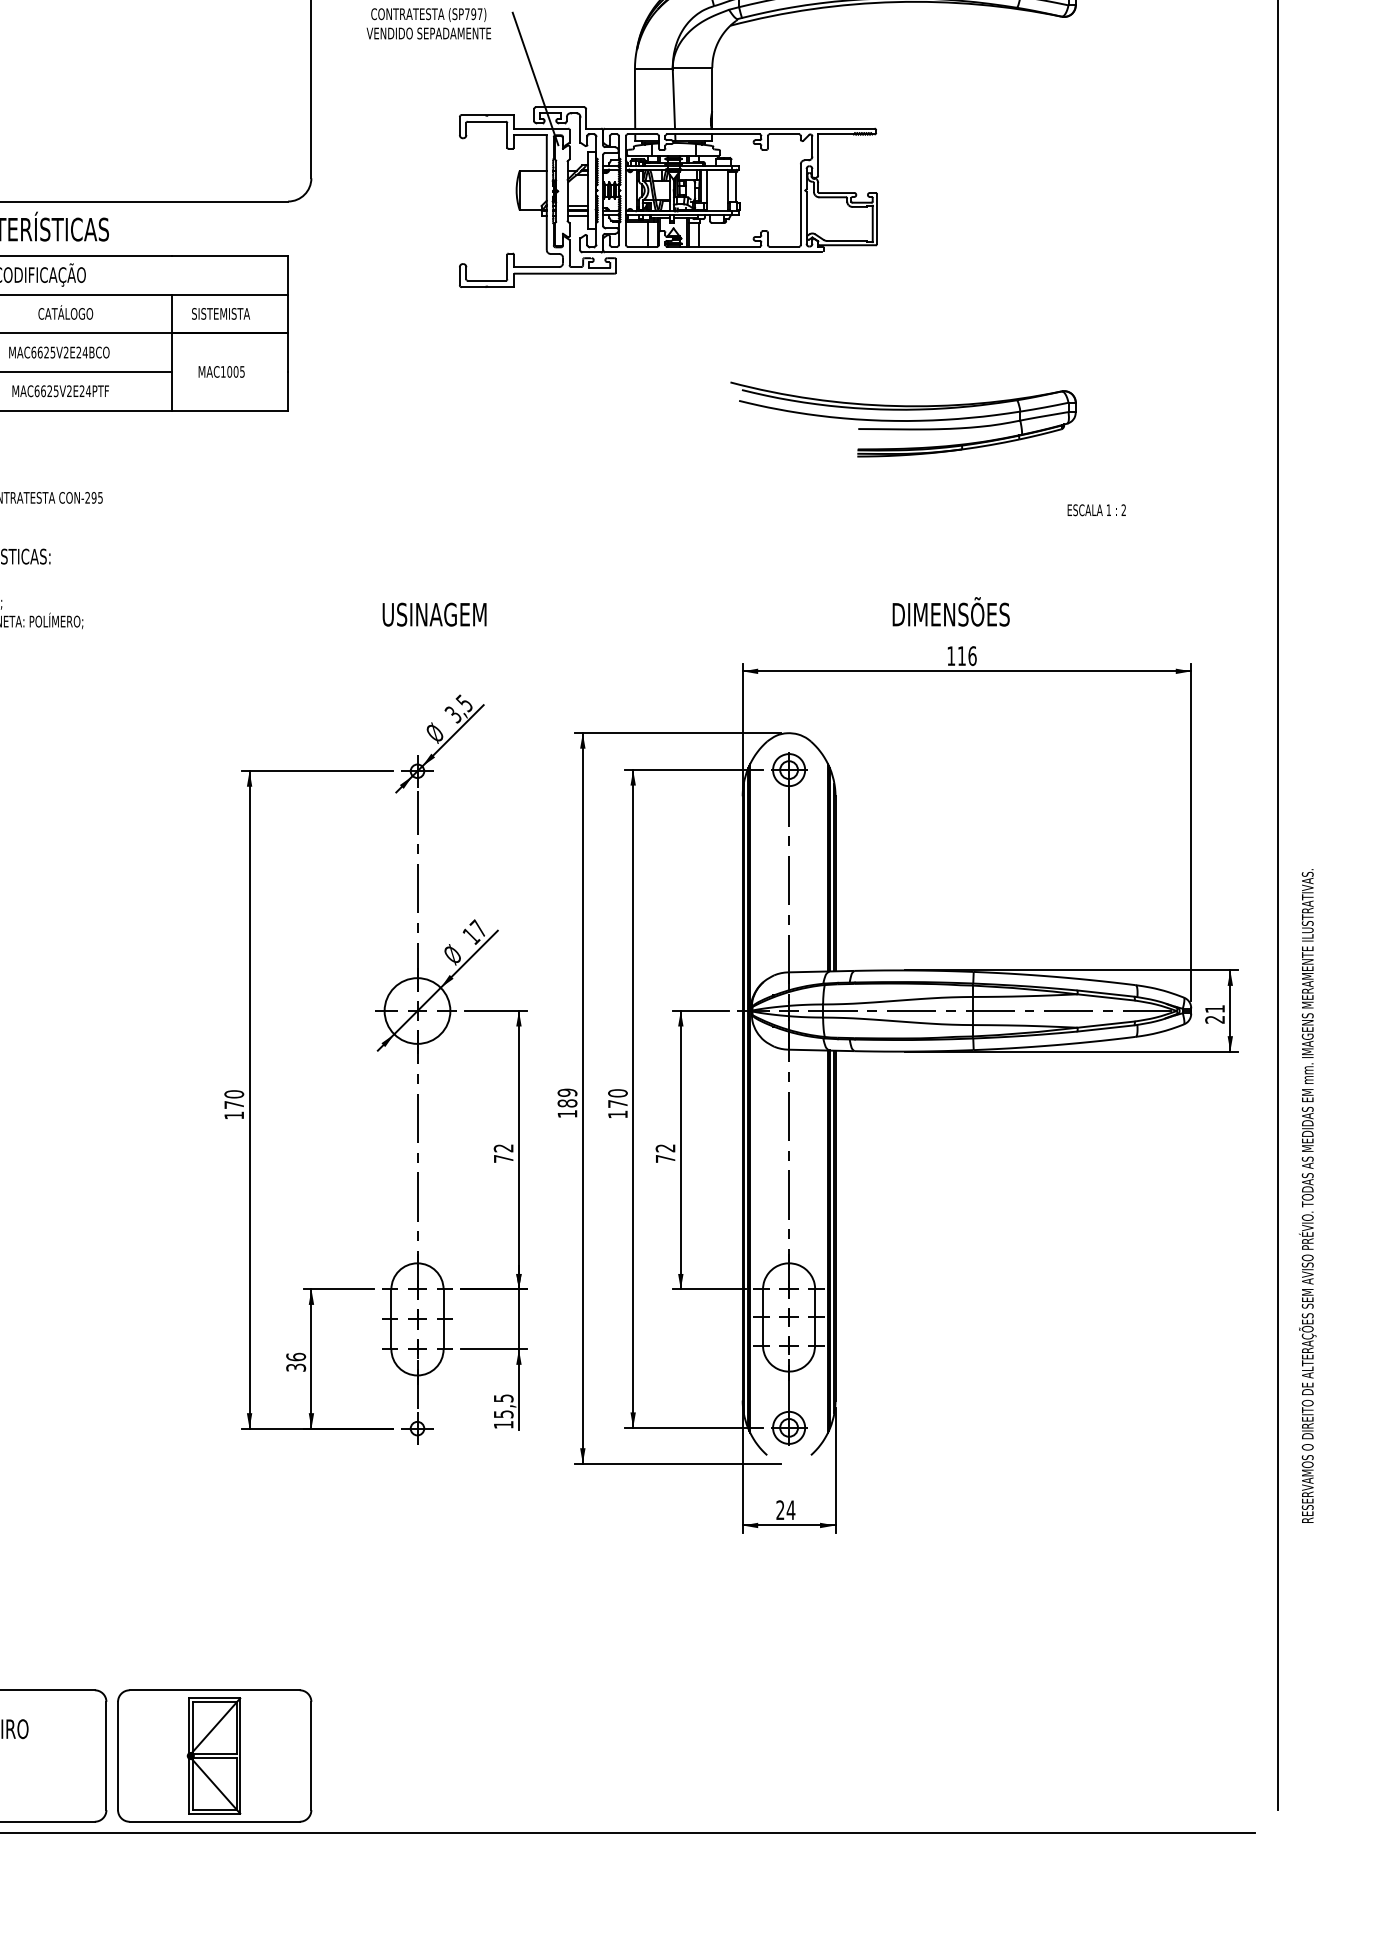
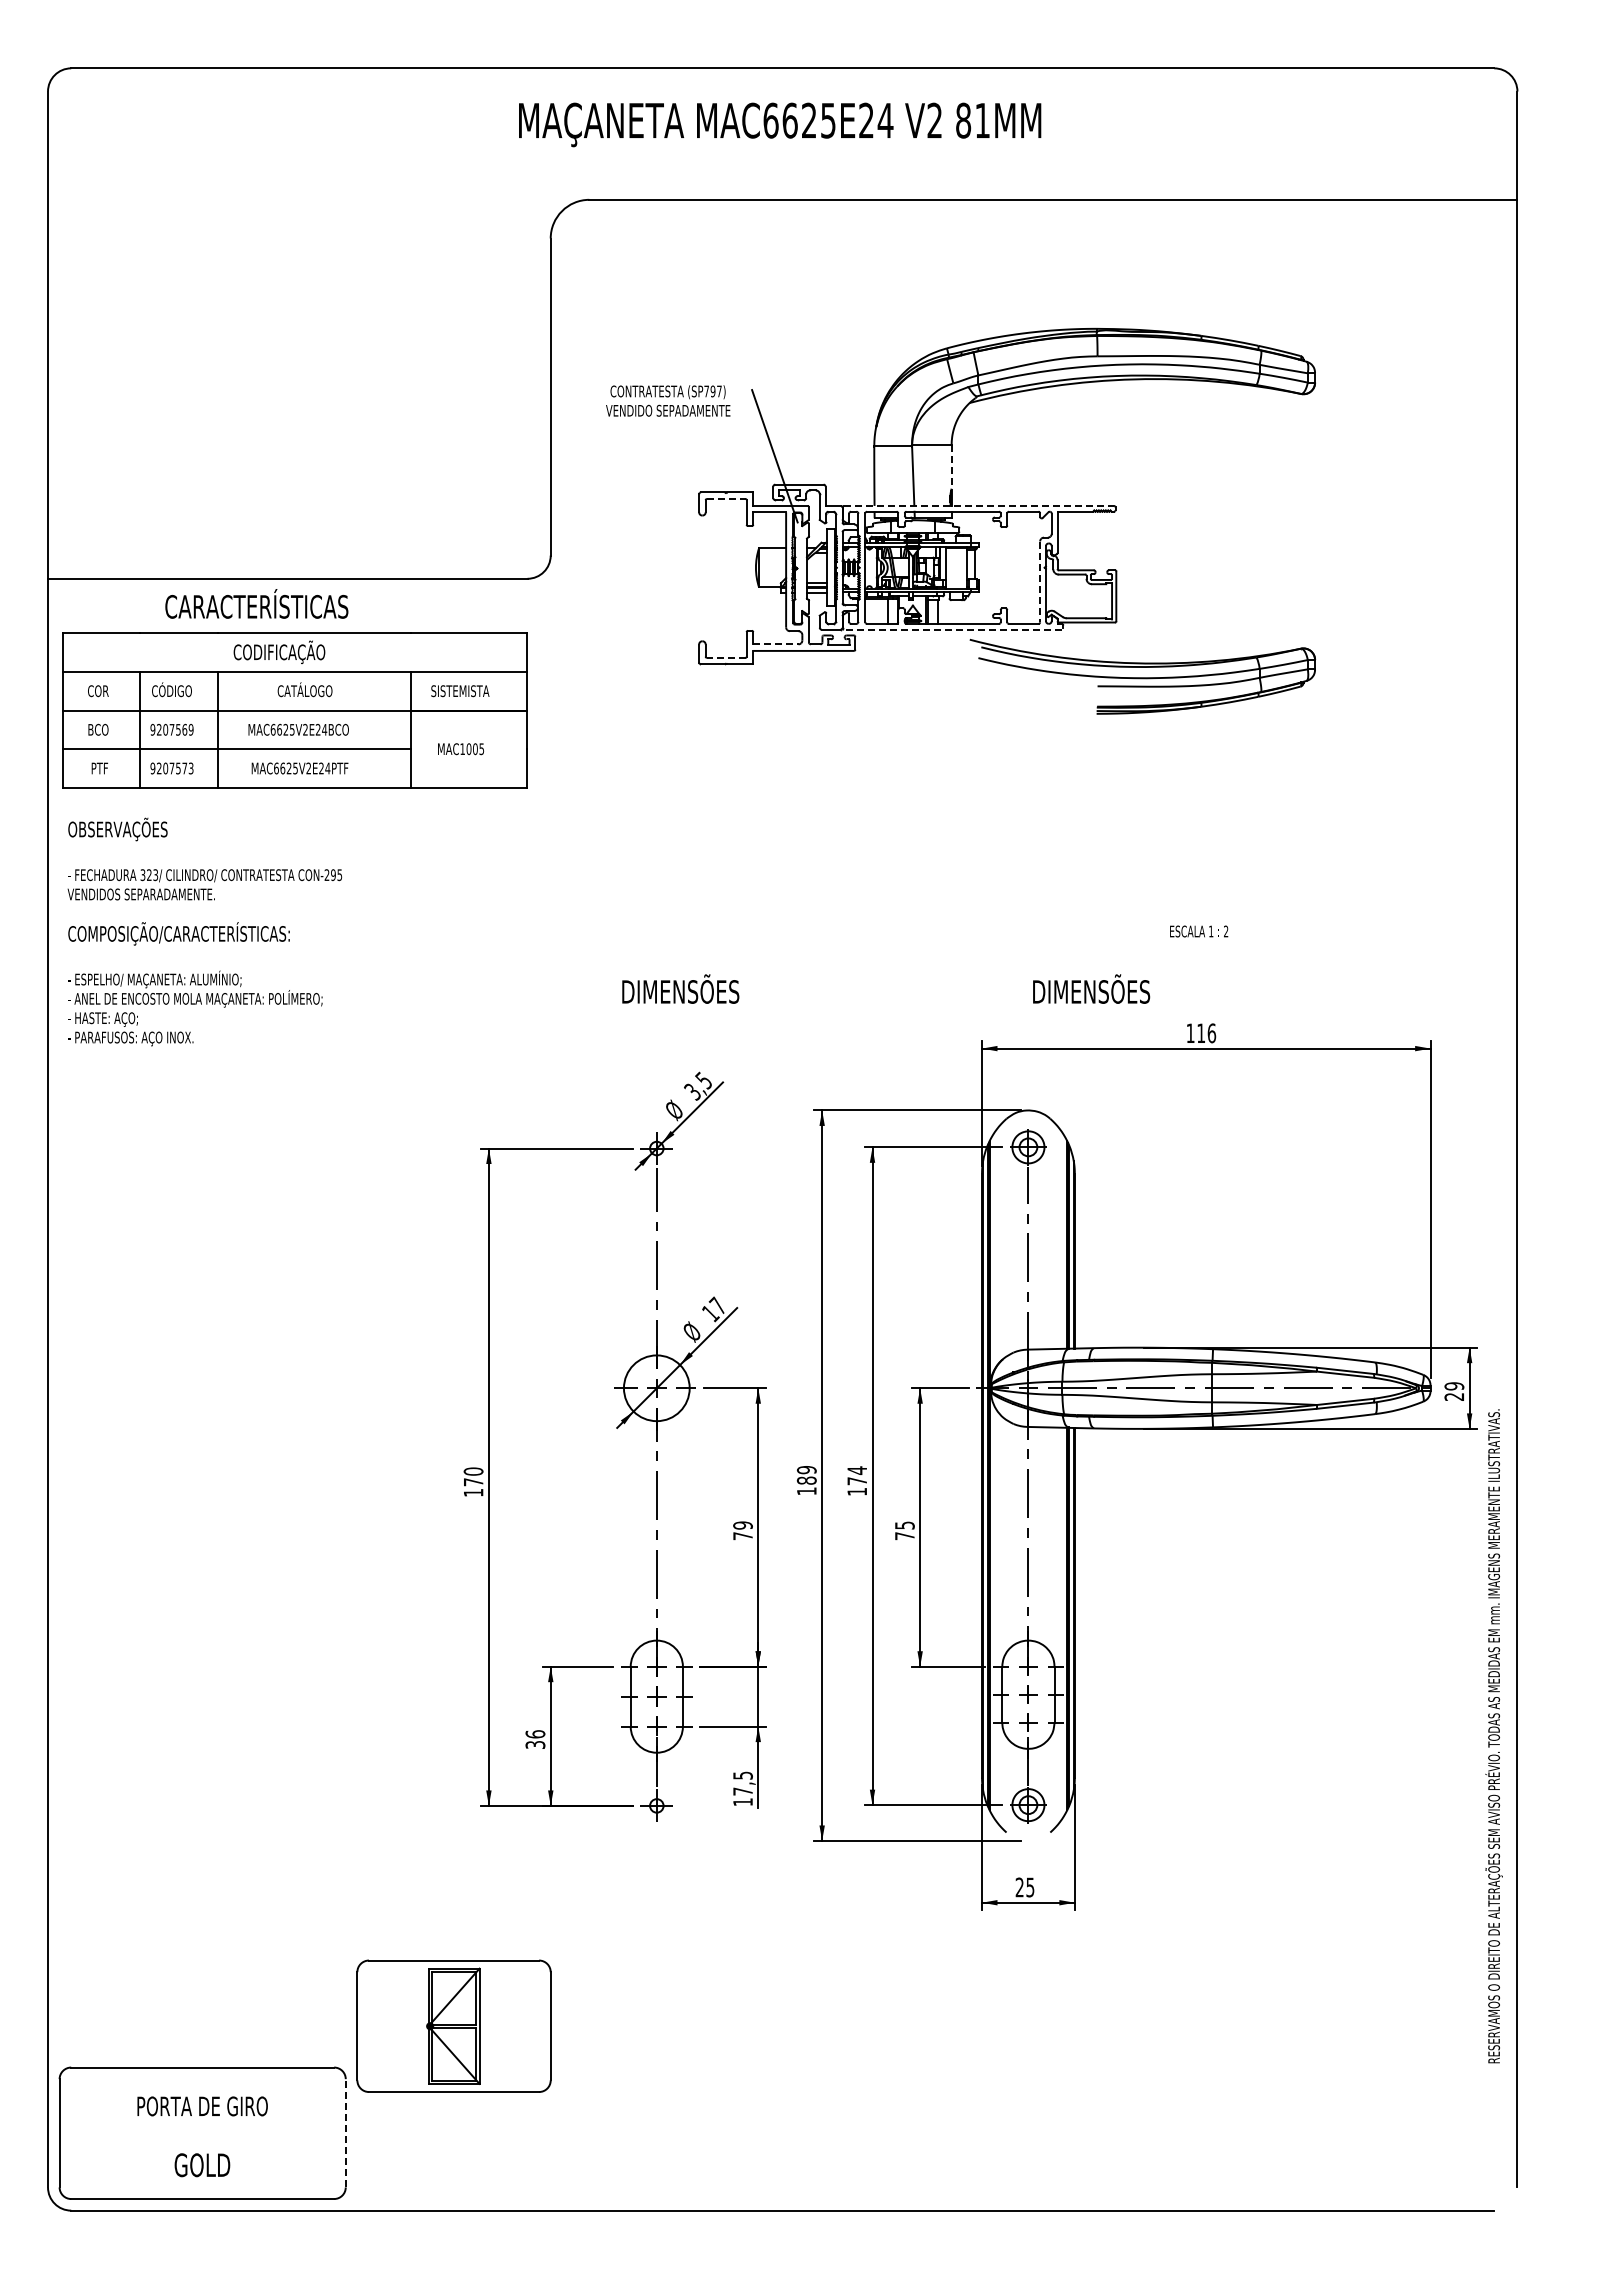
line: (712, 89) -> (951, 466), solid -> dashed
line: (487, 121) -> (726, 498), solid -> dashed
line: (740, 128) -> (979, 505), solid -> dashed
line: (801, 205) -> (1040, 582), solid -> dashed
line: (713, 252) -> (952, 629), solid -> dashed
line: (536, 267) -> (775, 644), solid -> dashed
line: (486, 280) -> (725, 657), solid -> dashed
part: (903, 419) -> (1142, 676), moved
text: (1097, 510) -> (1199, 931), moved
text: (441, 611) -> (680, 988), USINAGEM -> DIMENSÕES
text: (951, 611) -> (1091, 988), moved
text: (1215, 1009) -> (1454, 1386), 21 -> 29
text: (618, 1093) -> (857, 1470), 170 -> 174
text: (503, 1148) -> (742, 1525), 72 -> 79
text: (665, 1148) -> (904, 1525), 72 -> 75
text: (1307, 1196) -> (1493, 1736), moved
text: (503, 1414) -> (742, 1791), 15,5 -> 17,5
text: (791, 1510) -> (1030, 1887), 24 -> 25
line: (106, 1755) -> (345, 2132), solid -> dashed
part: (214, 1755) -> (453, 2025), moved

